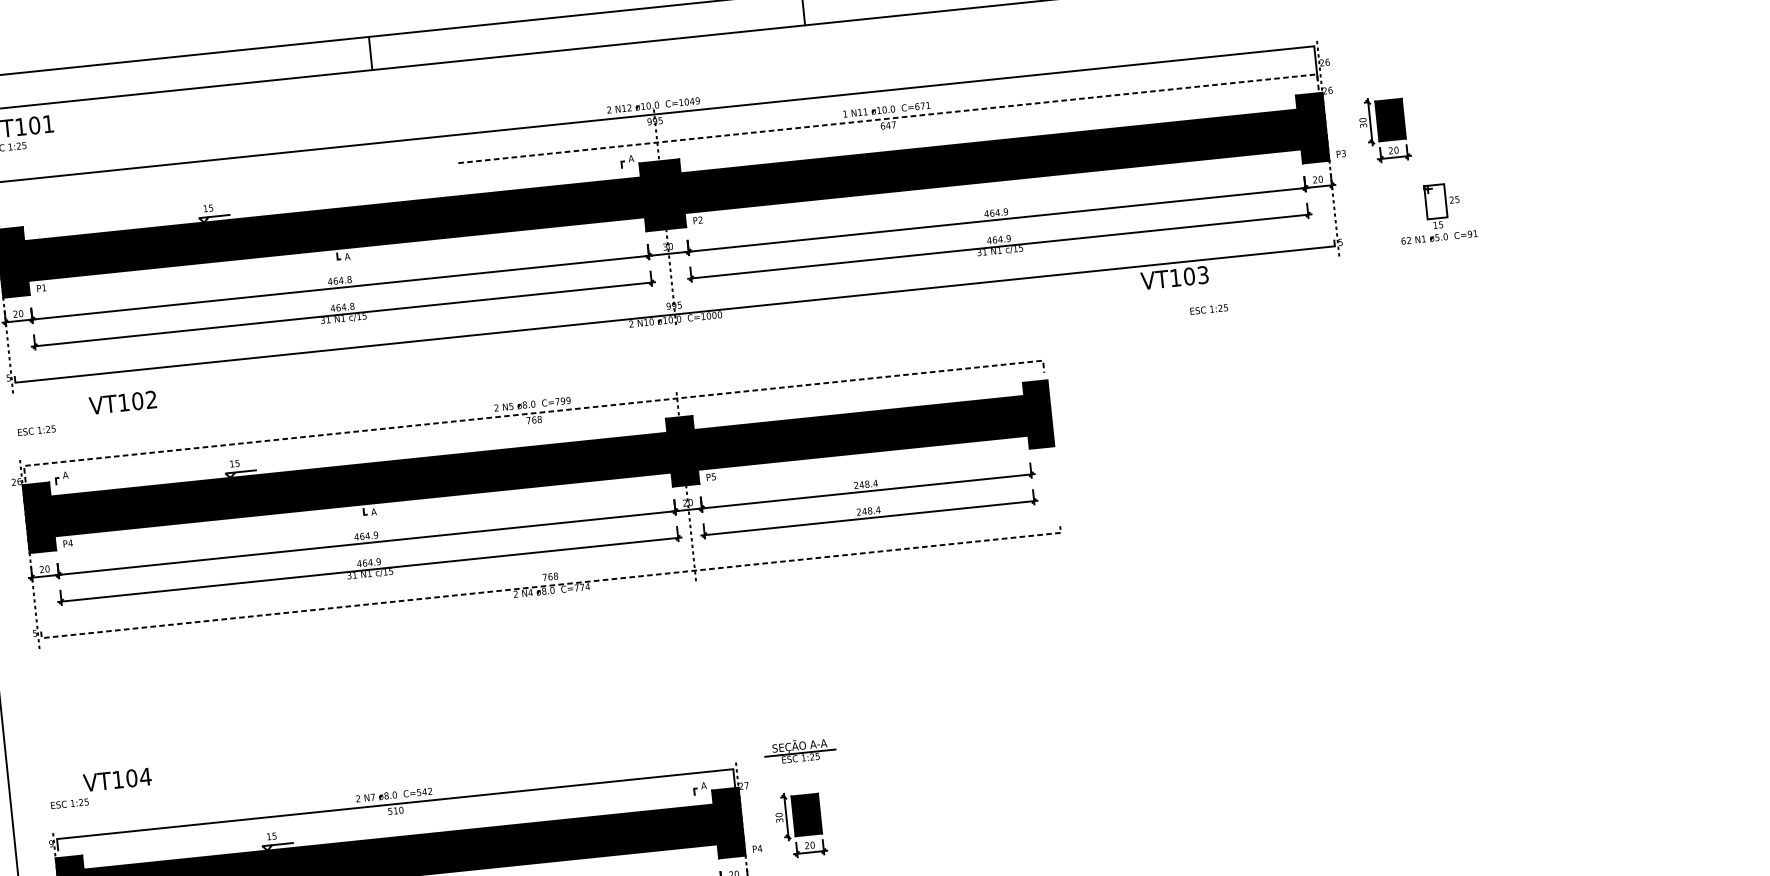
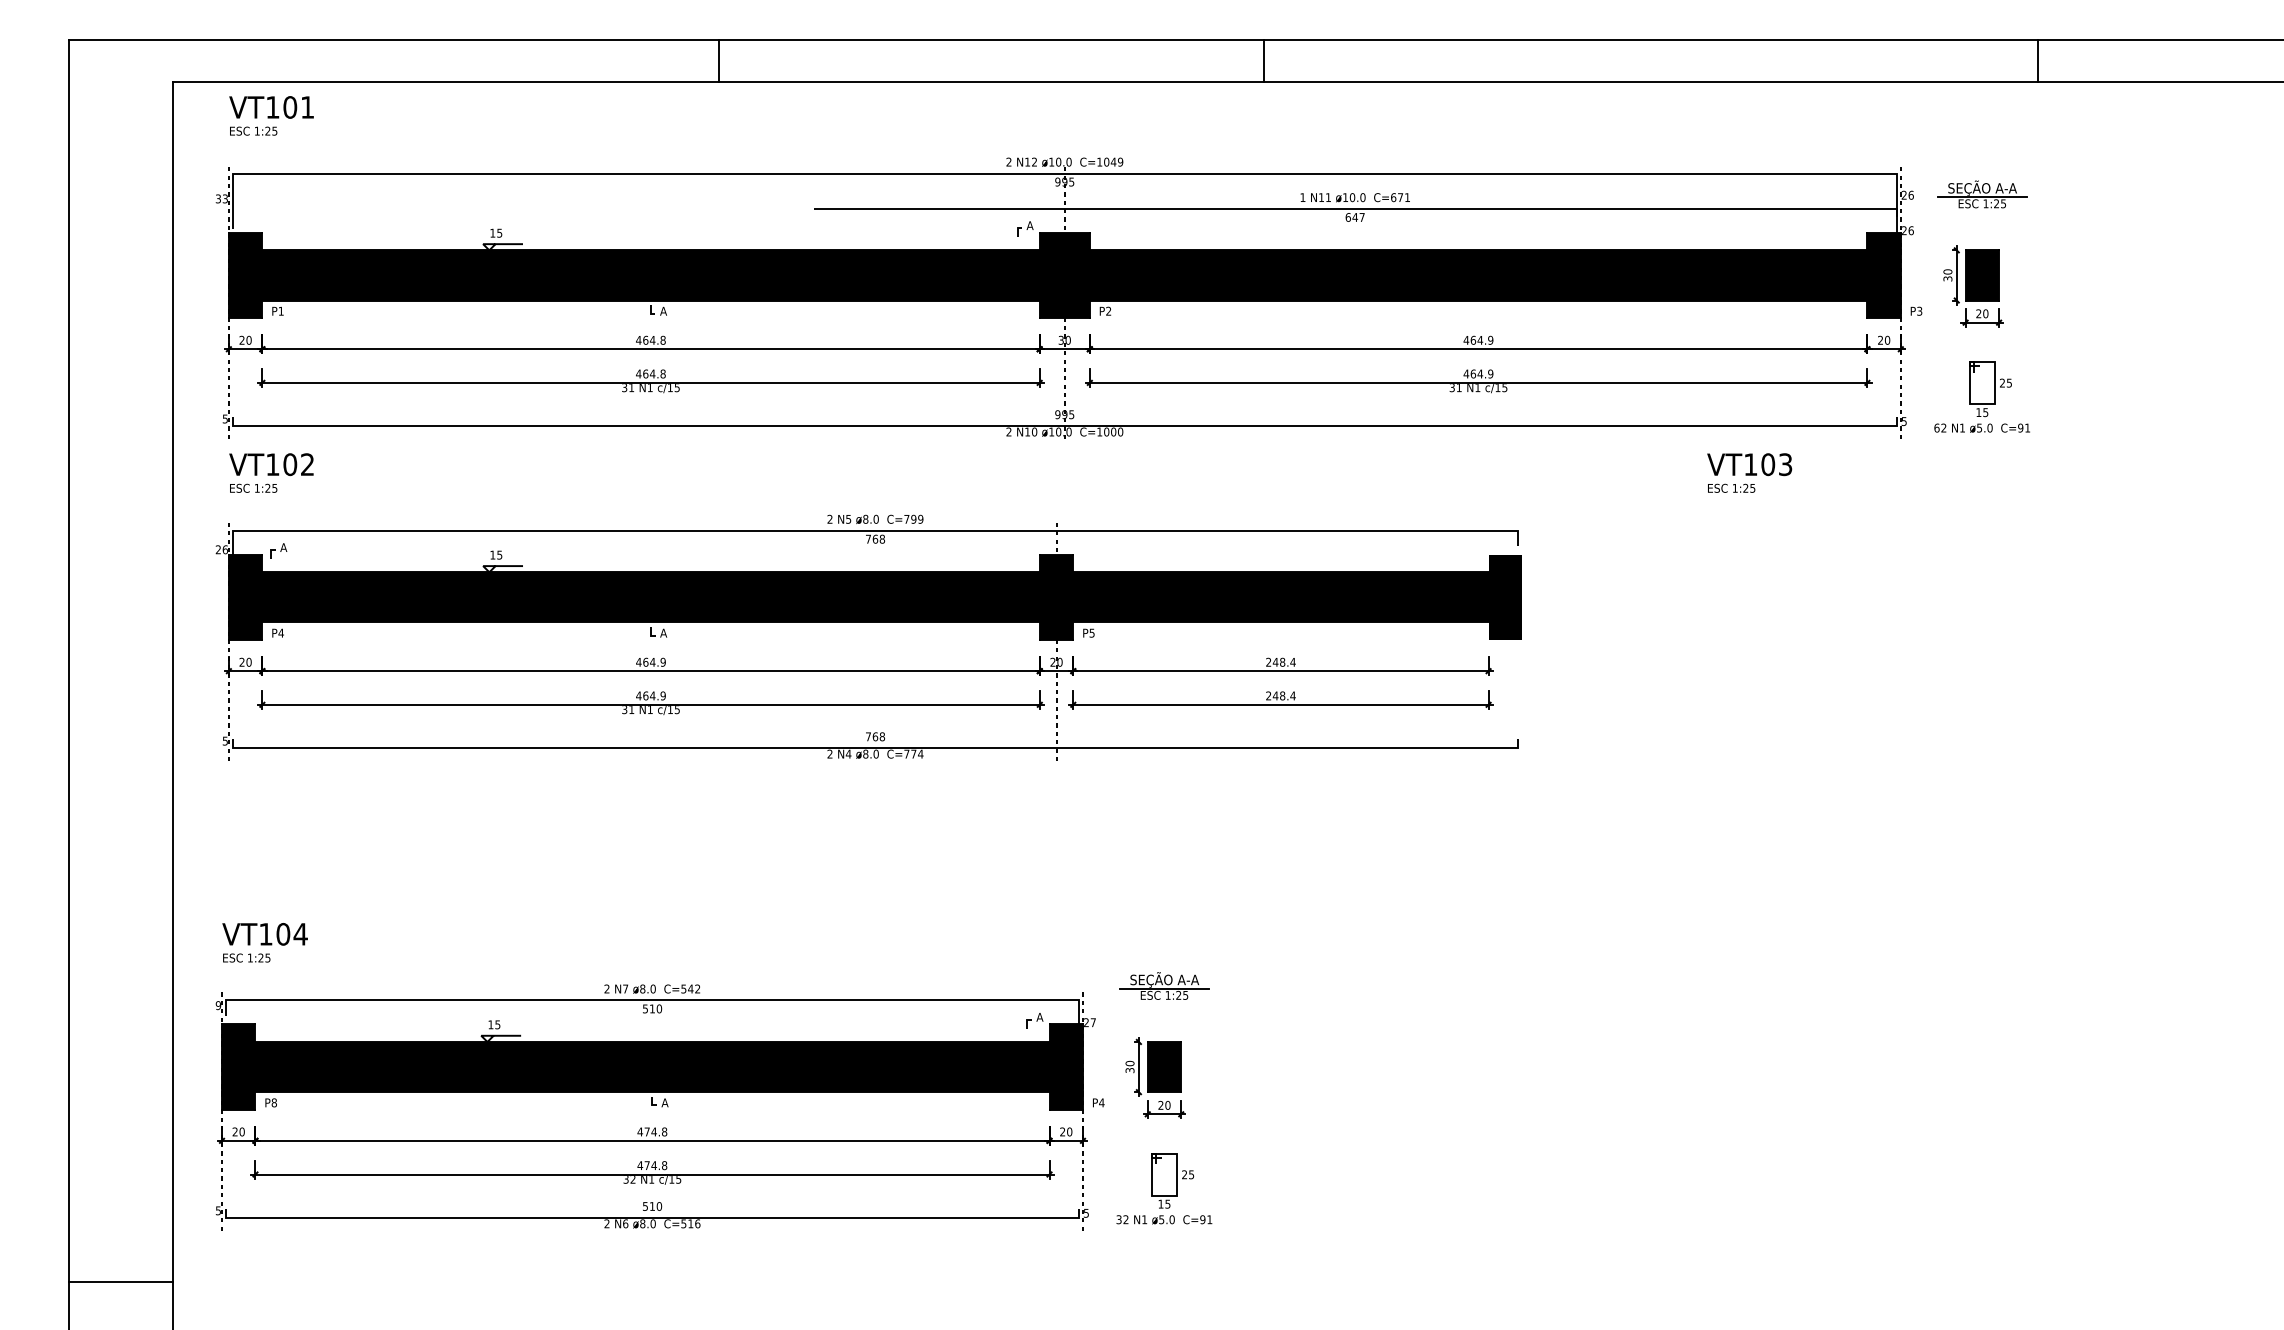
part: (1384, 55) -> (1982, 194), added
line: (905, 116) -> (1377, 208), dashed -> solid
part: (1436, 212) -> (1981, 396), moved
text: (1174, 277) -> (1749, 464), moved
text: (122, 402) -> (271, 464), moved
line: (522, 414) -> (861, 530), dashed -> solid
line: (551, 585) -> (875, 747), dashed -> solid
text: (116, 780) -> (264, 934), moved

